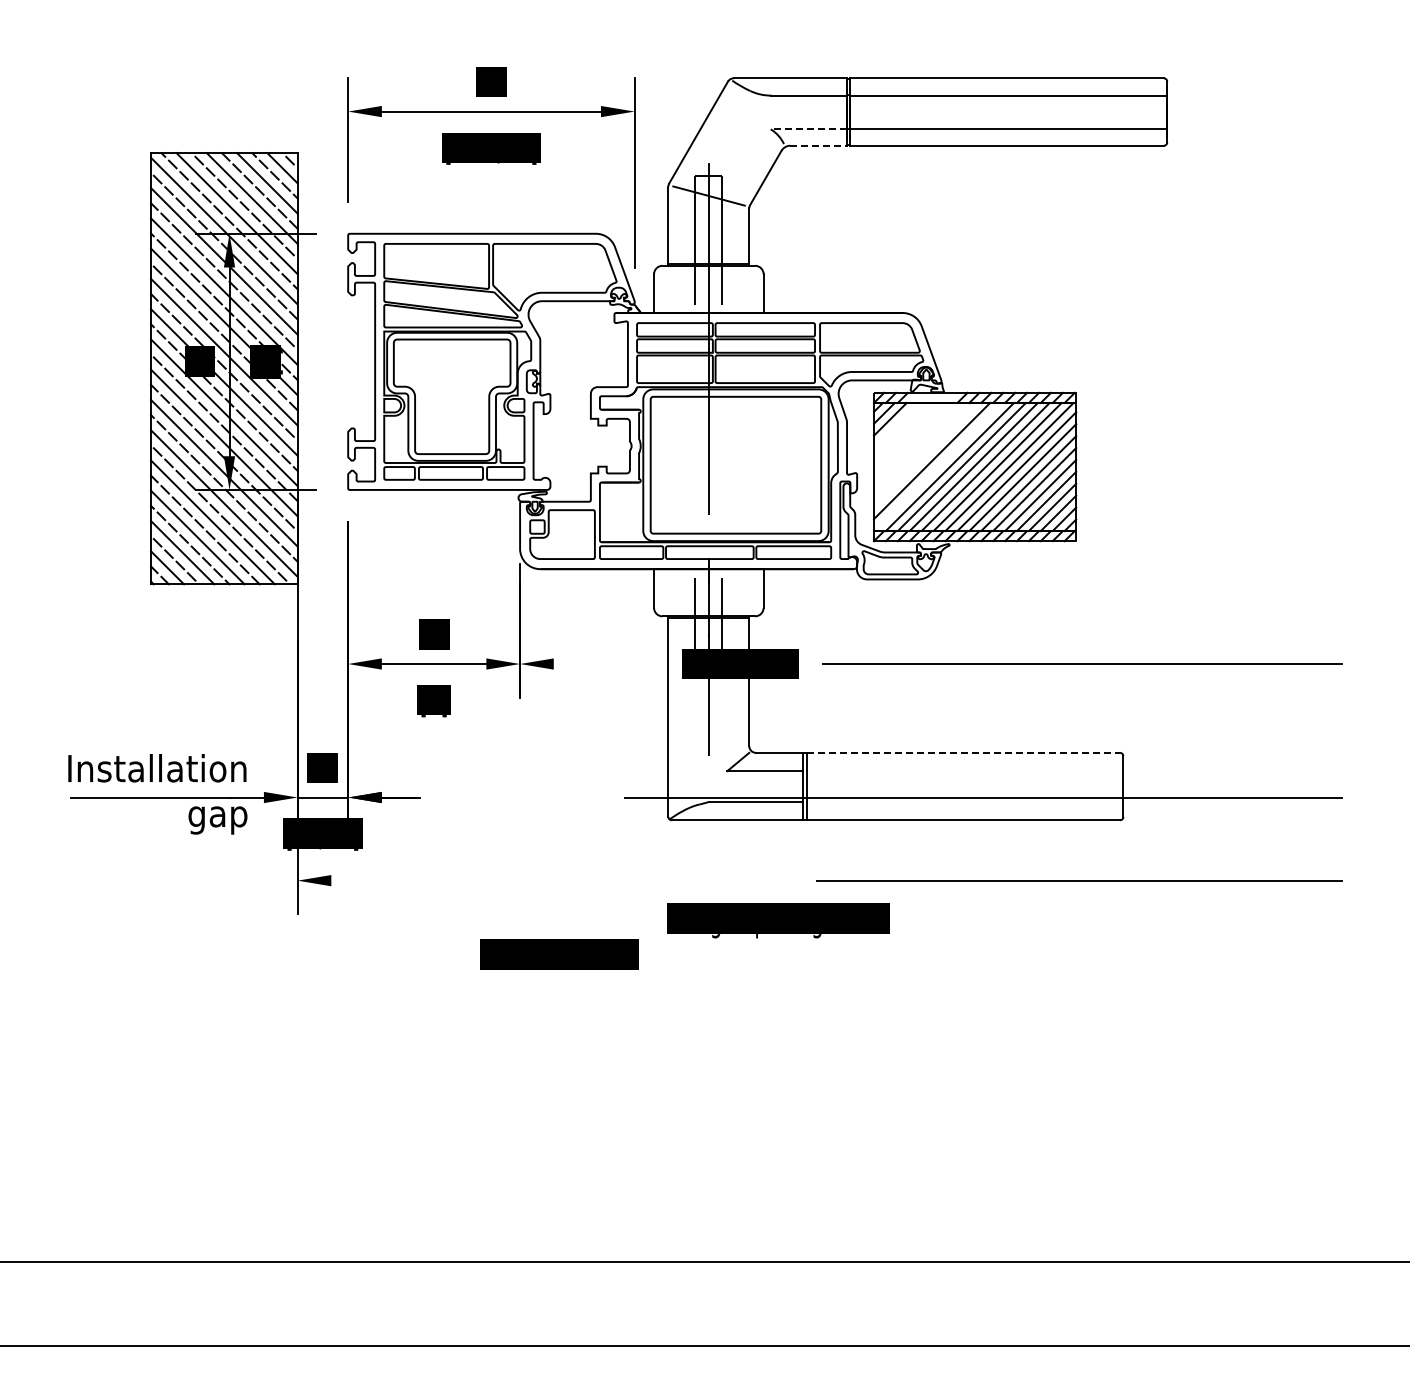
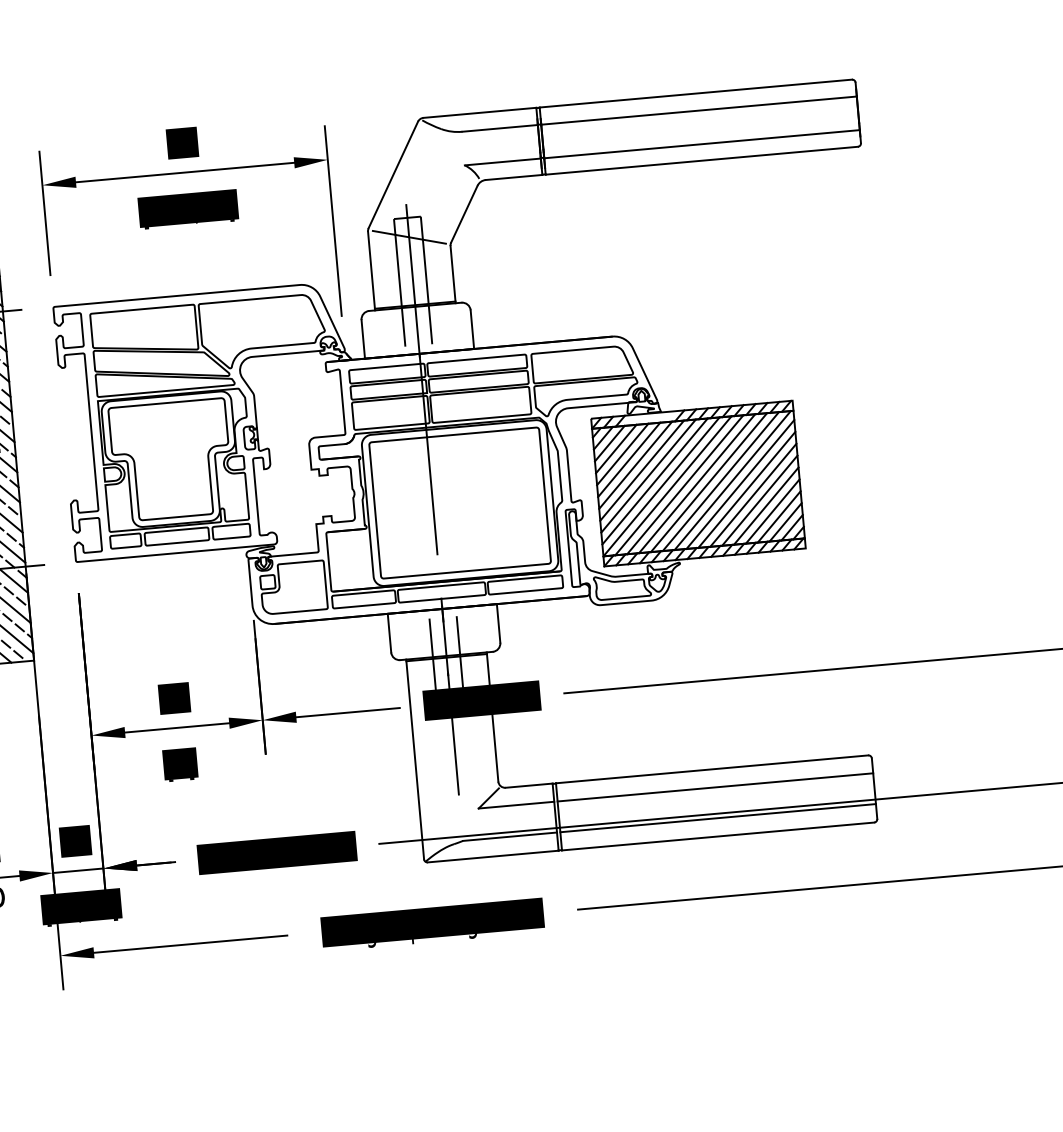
line: (808, 129) -> (502, 162), dashed -> solid
line: (819, 145) -> (514, 177), dashed -> solid
line: (896, 424) -> (616, 448), added
line: (902, 430) -> (622, 453), added
line: (908, 436) -> (629, 459), added
line: (914, 442) -> (635, 464), added
line: (920, 448) -> (642, 469), added
line: (926, 454) -> (648, 475), added
line: (938, 466) -> (661, 486), added
line: (605, 664) -> (347, 713), added
line: (963, 752) -> (712, 768), dashed -> solid
line: (964, 771) -> (714, 787), added
line: (964, 802) -> (717, 818), added
line: (428, 880) -> (190, 944), added
text: (778, 920) -> (433, 924), moved
text: (559, 954) -> (277, 852), moved

